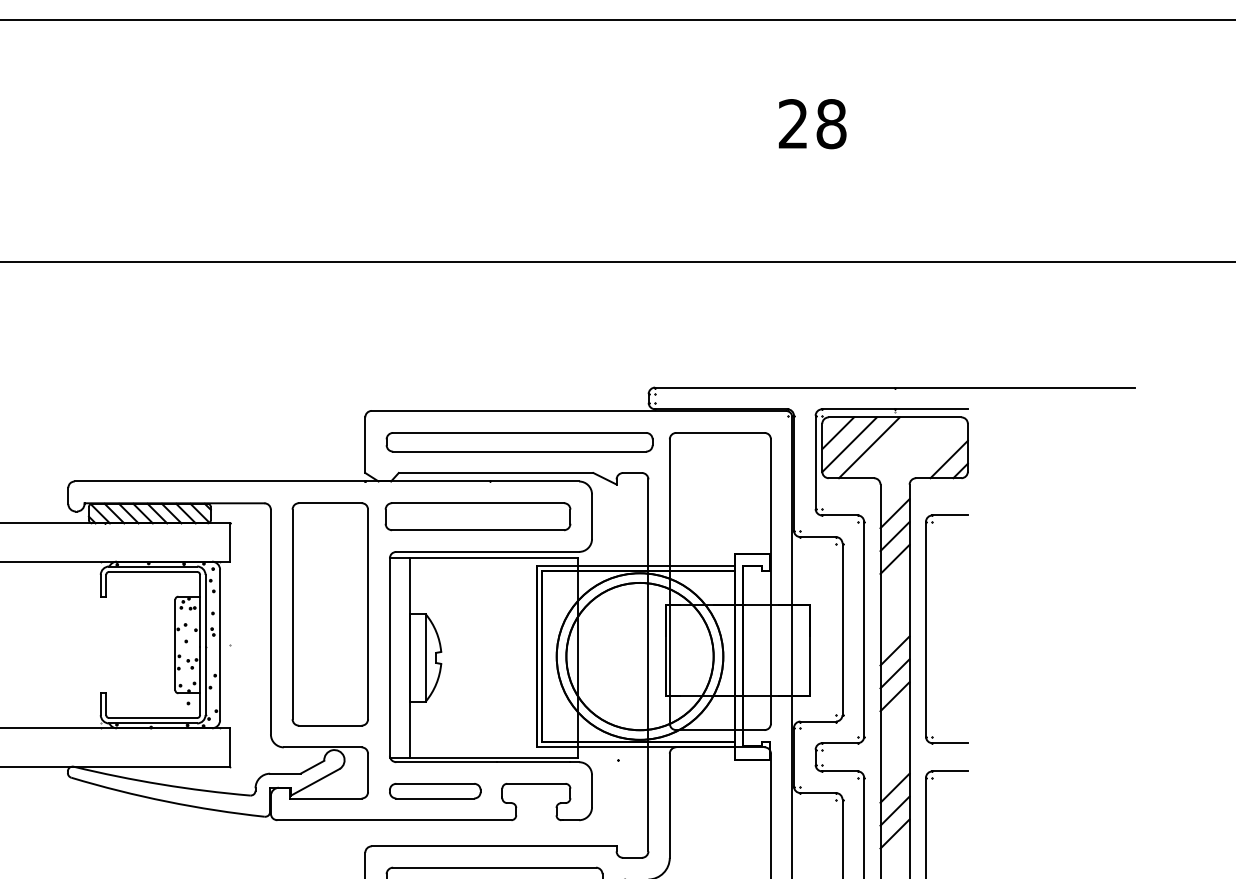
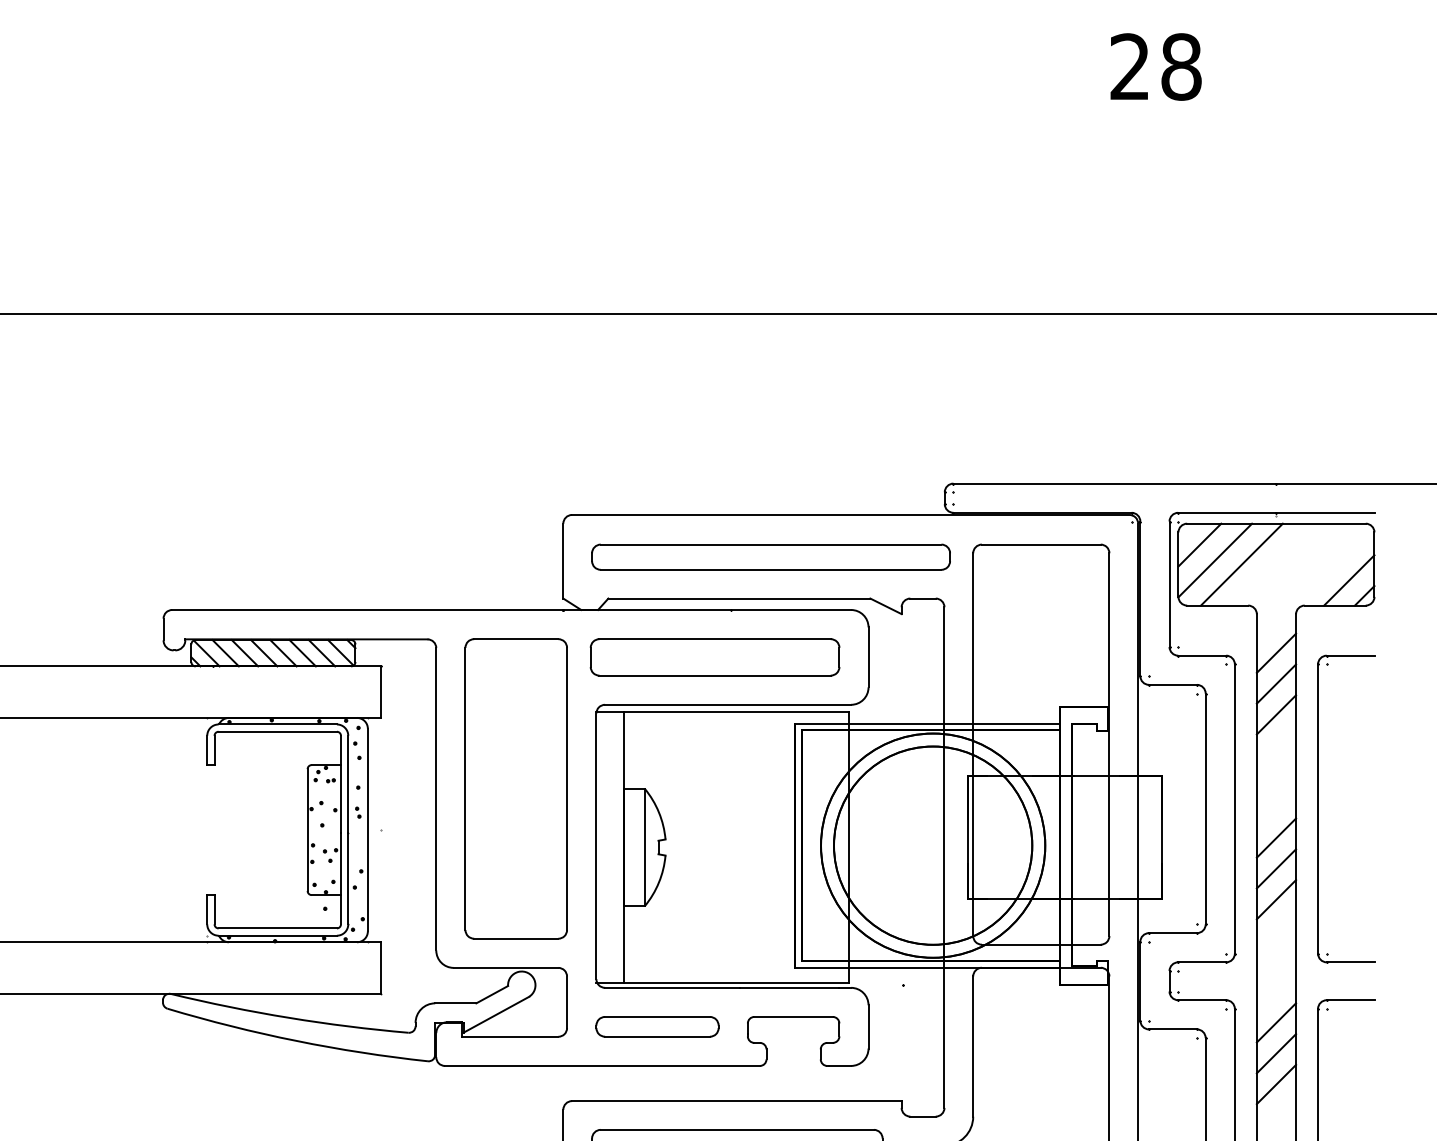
text: (812, 124) -> (1155, 67), moved

